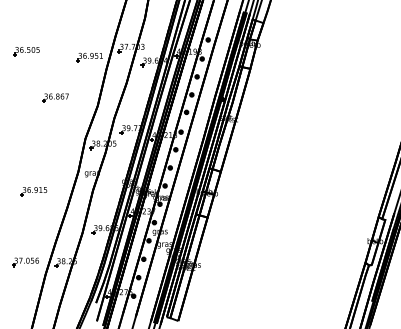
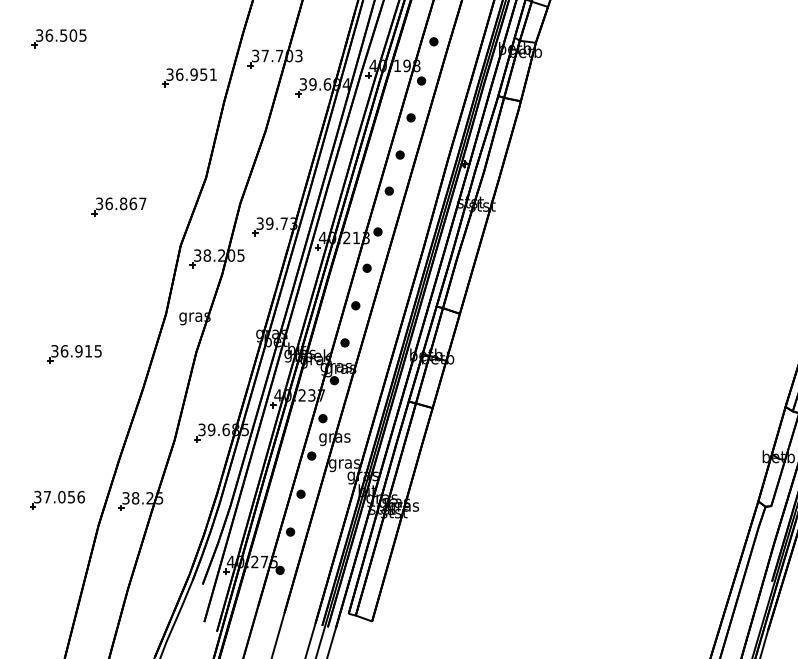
part: (26, 51) -> (59, 38), moved
part: (55, 97) -> (118, 205), moved

